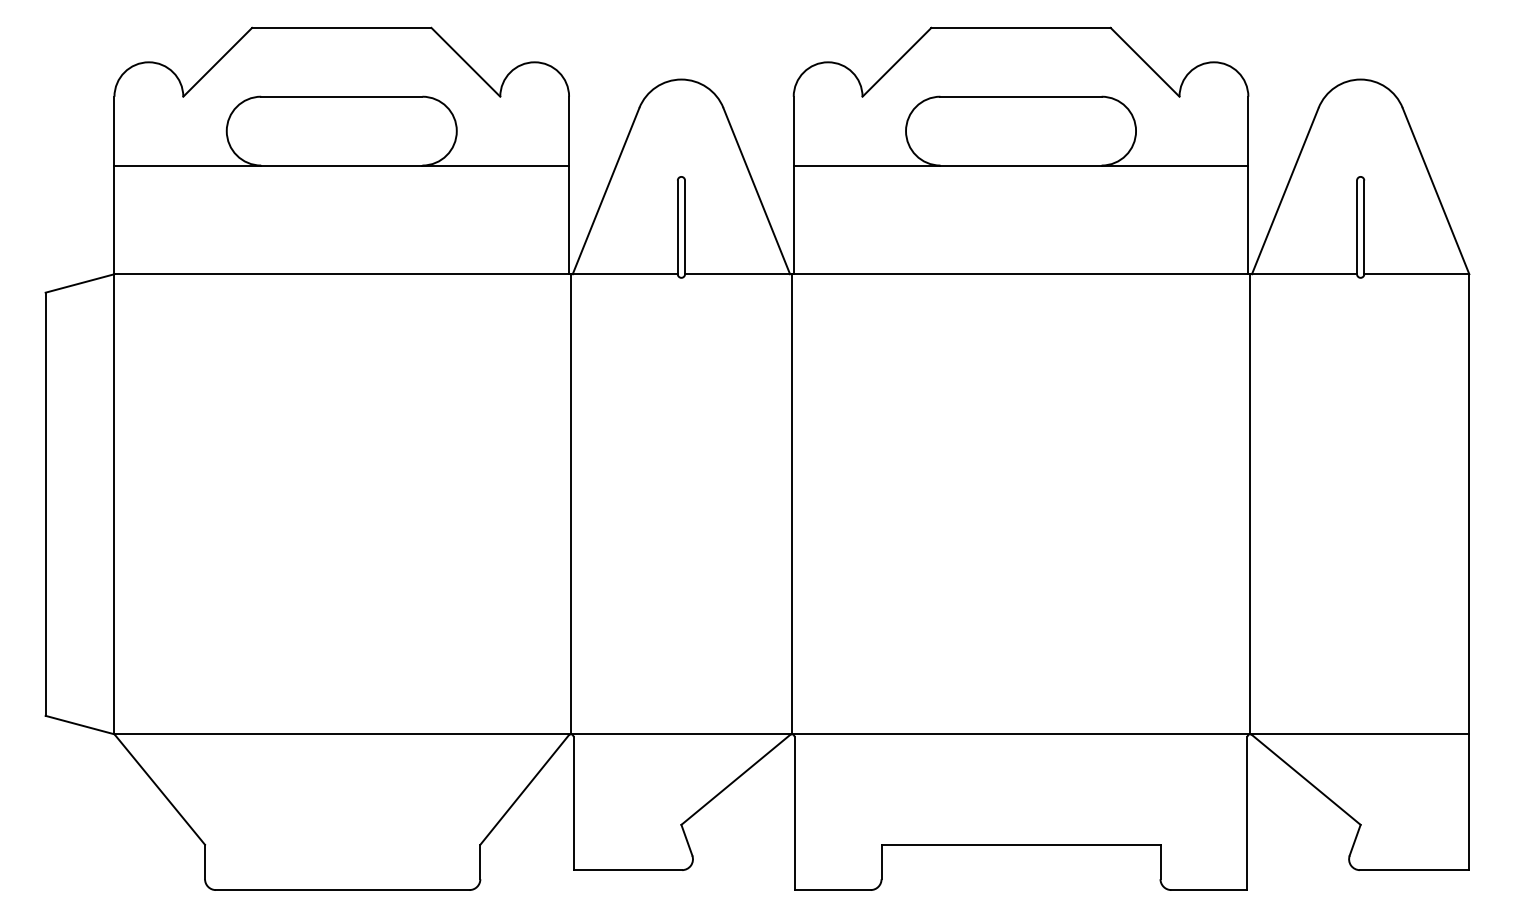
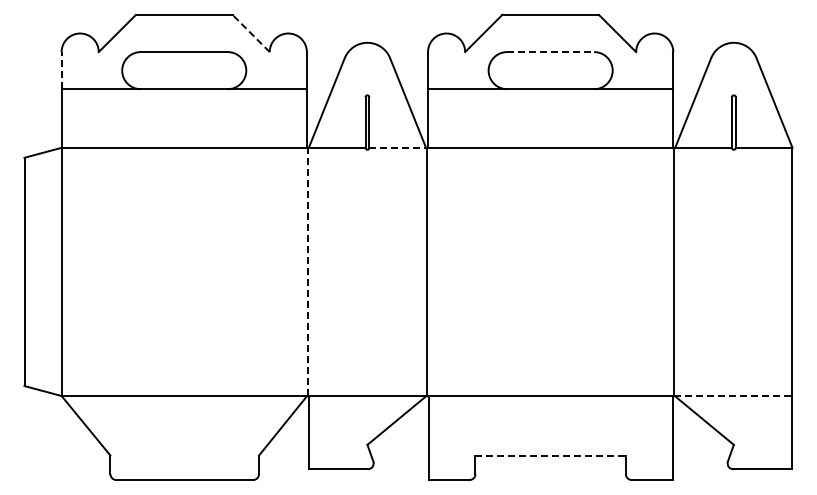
line: (464, 62) -> (250, 33), solid -> dashed
line: (1022, 97) -> (551, 52), solid -> dashed
line: (114, 130) -> (61, 70), solid -> dashed
line: (738, 273) -> (398, 147), solid -> dashed
line: (570, 503) -> (307, 271), solid -> dashed
line: (1359, 735) -> (733, 396), solid -> dashed
line: (1022, 844) -> (551, 455), solid -> dashed

